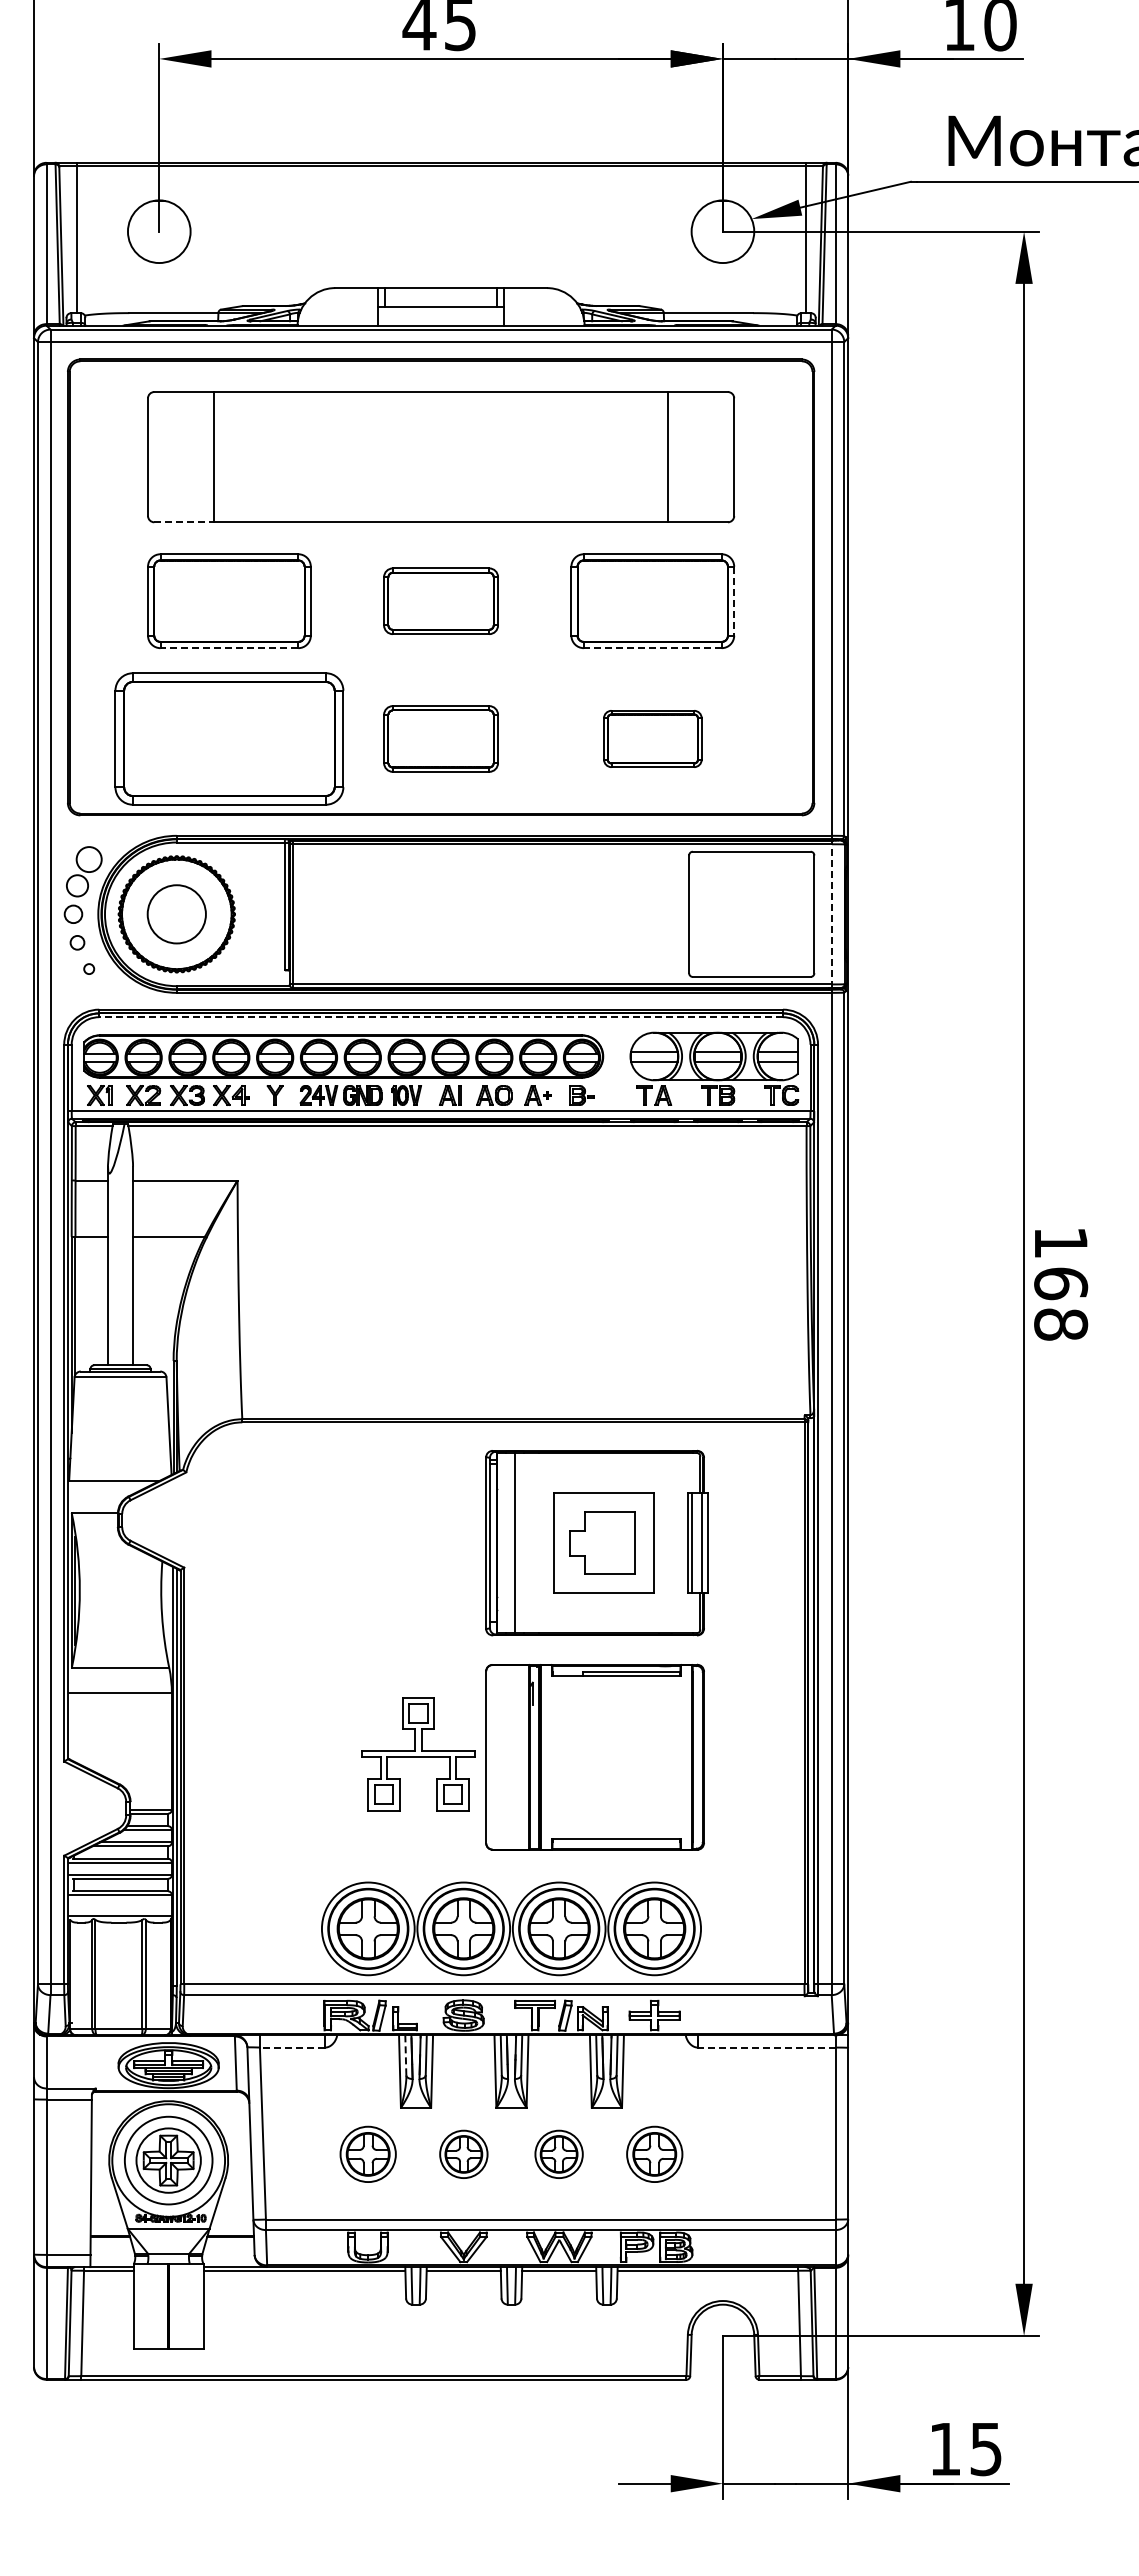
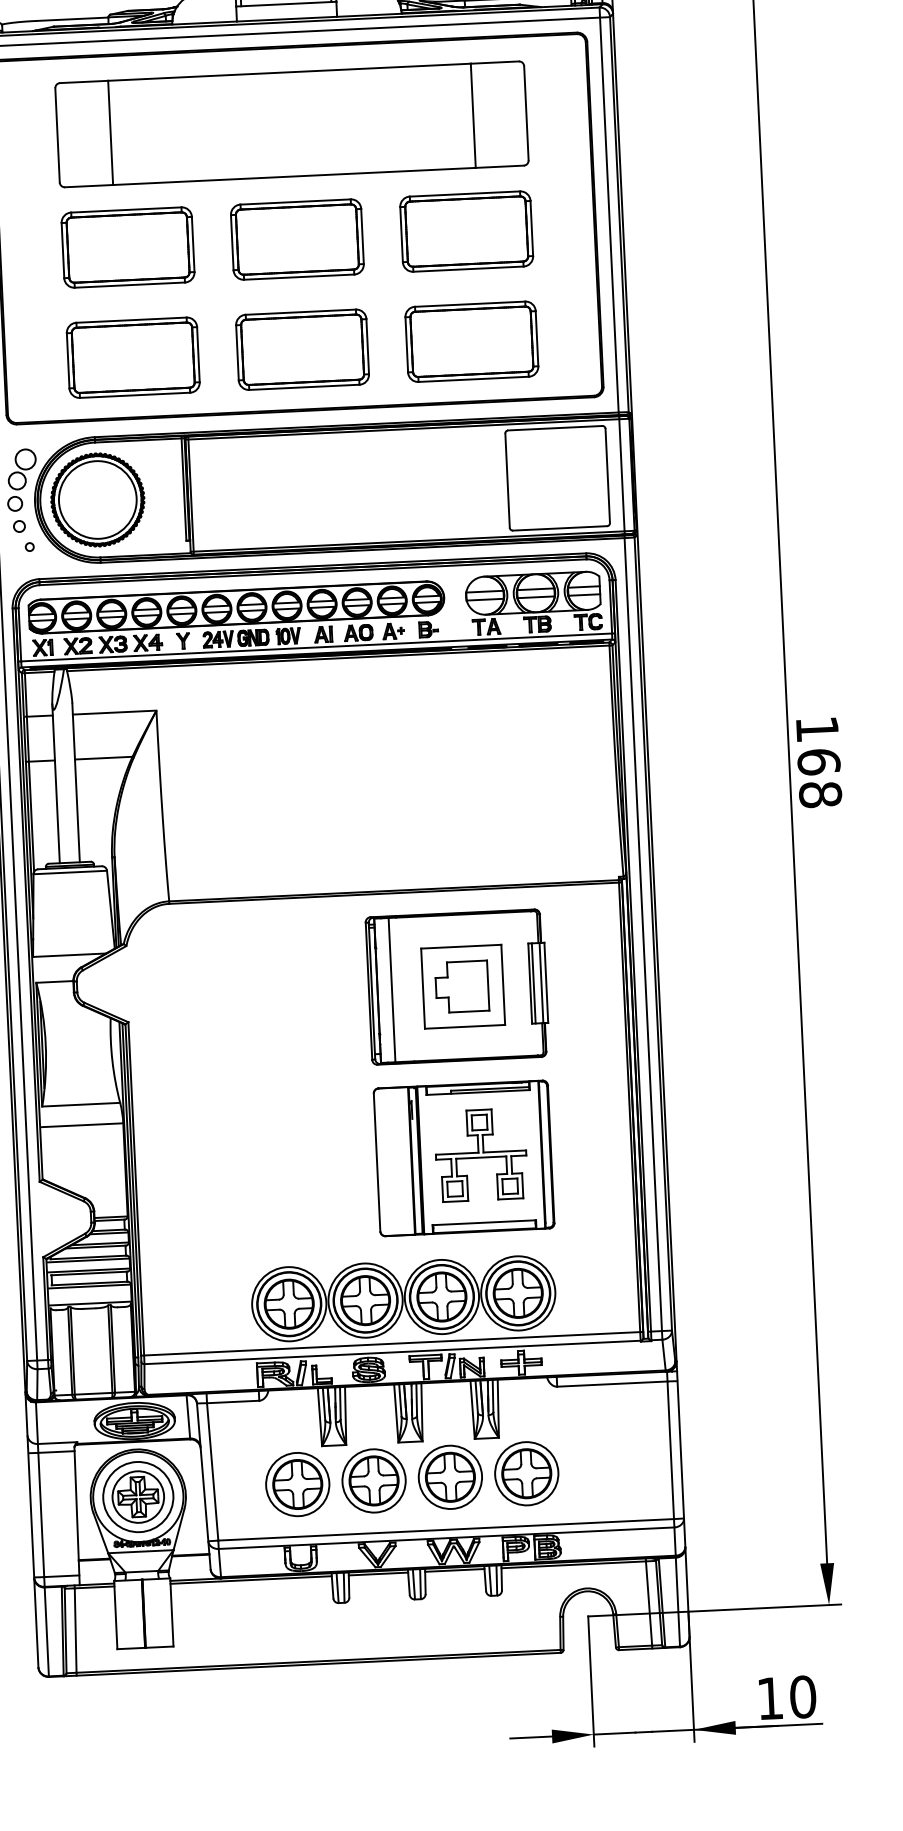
line: (184, 522) -> (89, 186), dashed -> solid
part: (440, 601) -> (296, 239), size x1.43
line: (734, 601) -> (532, 228), dashed -> solid
line: (229, 648) -> (129, 285), dashed -> solid
line: (652, 648) -> (468, 269), dashed -> solid
part: (229, 738) -> (133, 357), size x0.71
part: (440, 738) -> (302, 349), size x1.43
part: (652, 738) -> (471, 341), size x1.67
circle: (176, 913) -> (97, 499), size x1.67
line: (832, 914) -> (622, 475), dashed -> solid
line: (441, 1017) -> (313, 572), dashed -> solid
part: (418, 1754) -> (481, 1155), moved
line: (292, 2047) -> (233, 1401), dashed -> solid
line: (766, 2047) -> (612, 1384), dashed -> solid
line: (405, 2055) -> (323, 1404), dashed -> solid
part: (367, 2154) -> (297, 1484), size x1.43
part: (463, 2154) -> (373, 1481), size x1.67
part: (558, 2154) -> (449, 1477), size x1.67
part: (654, 2154) -> (526, 1473), size x1.43
text: (986, 2449) -> (803, 1697), 15 -> 10

